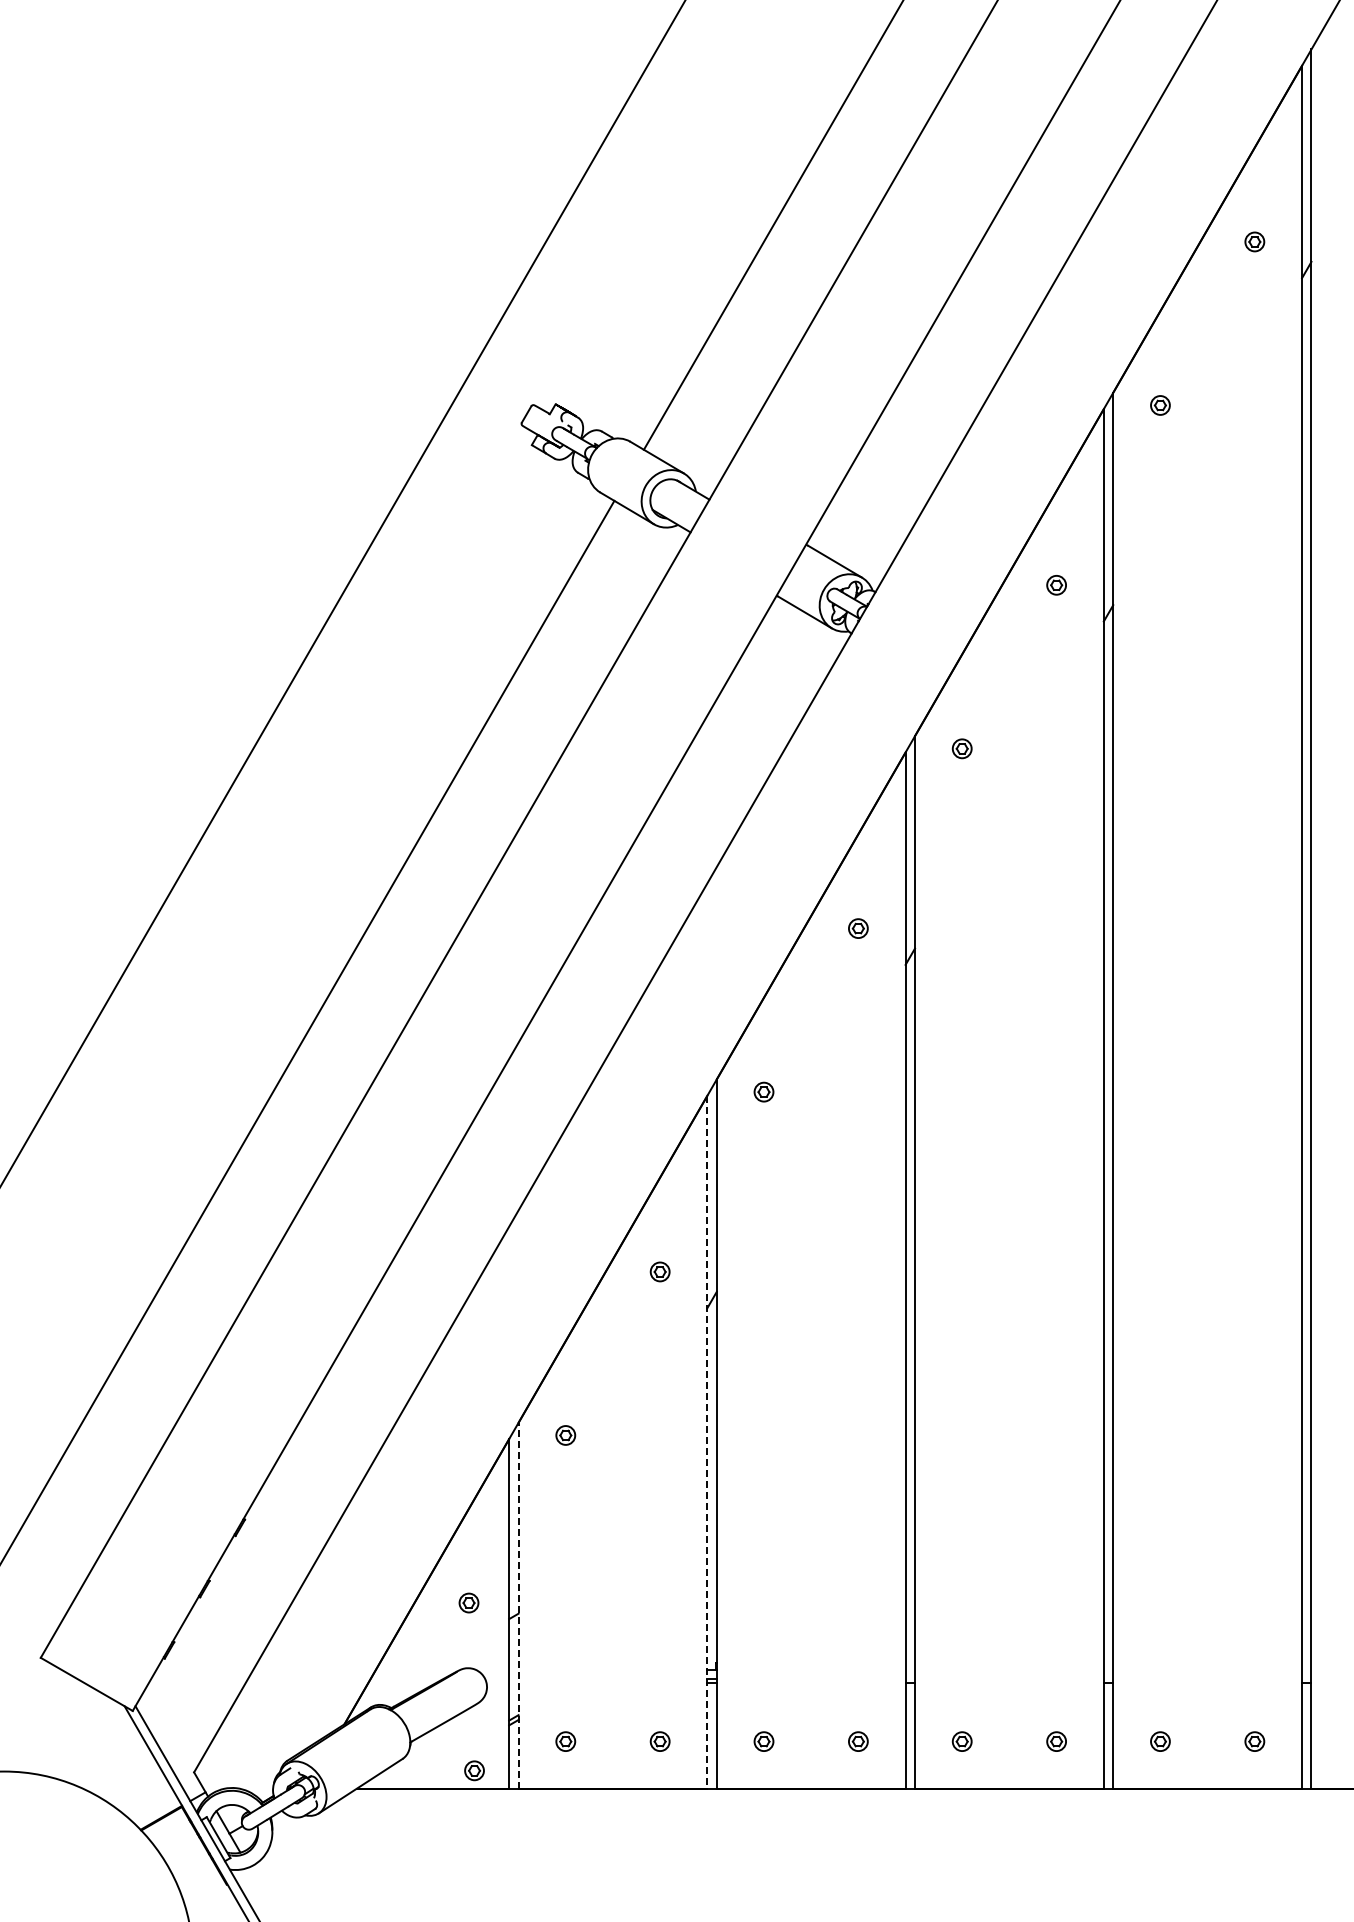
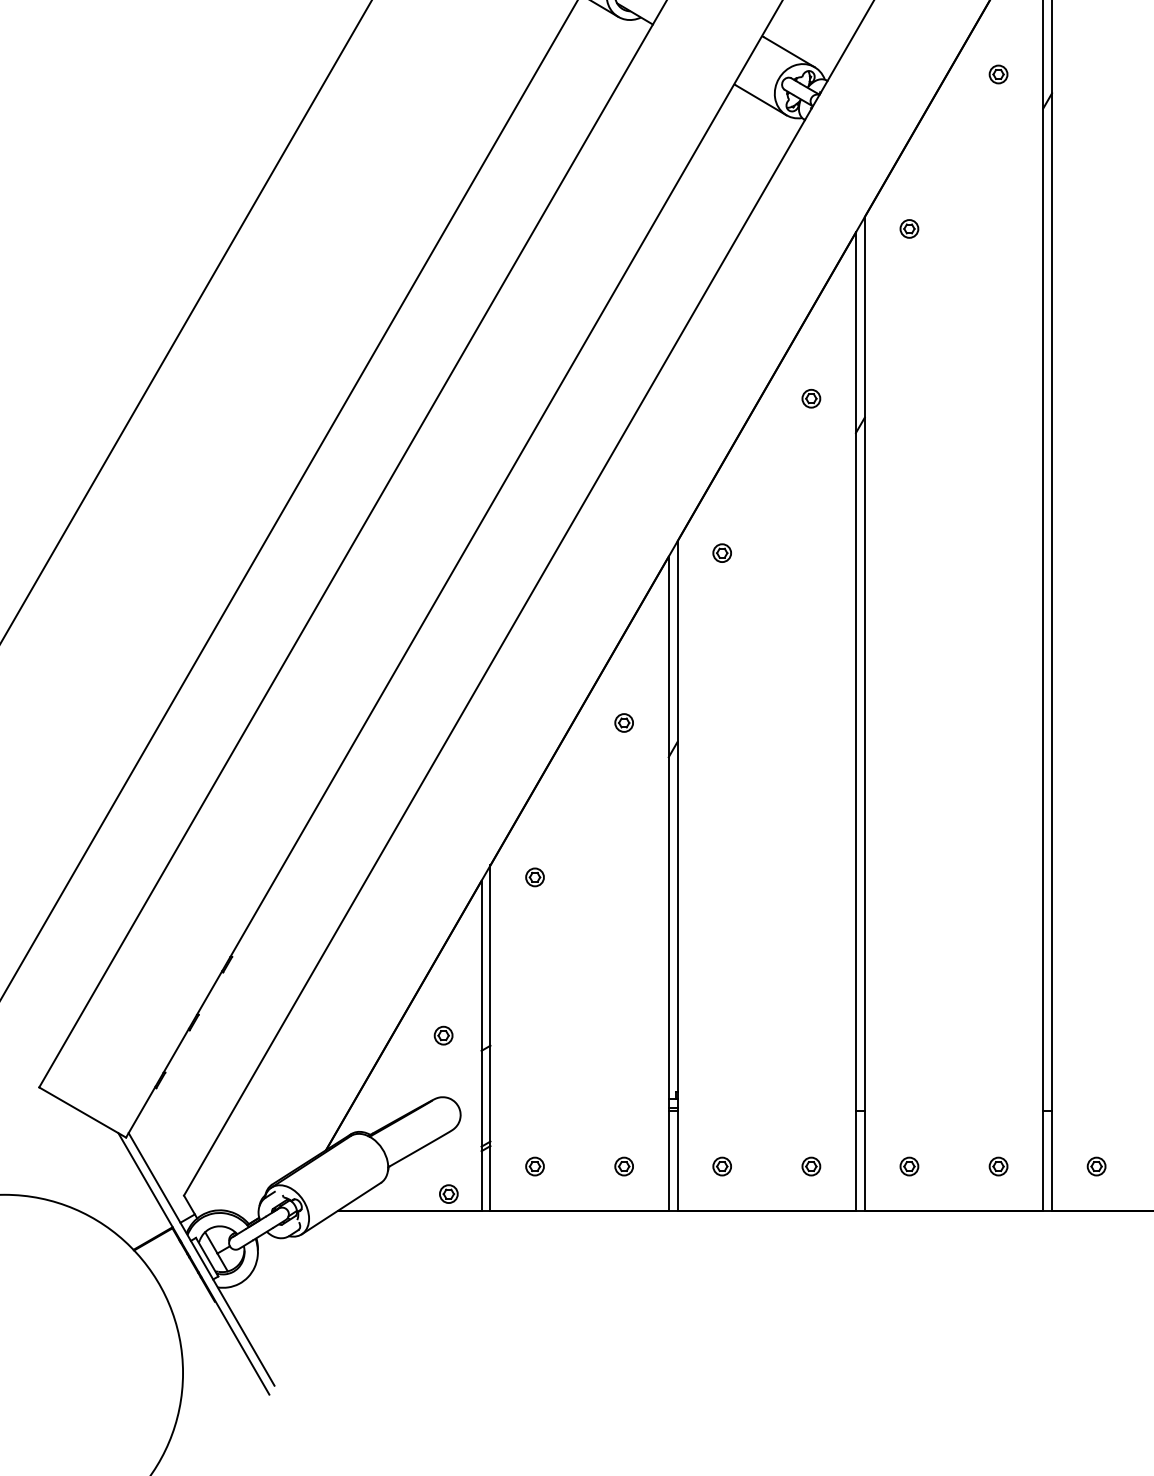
line: (707, 1442) -> (668, 884), dashed -> solid
line: (518, 1605) -> (490, 1037), dashed -> solid

